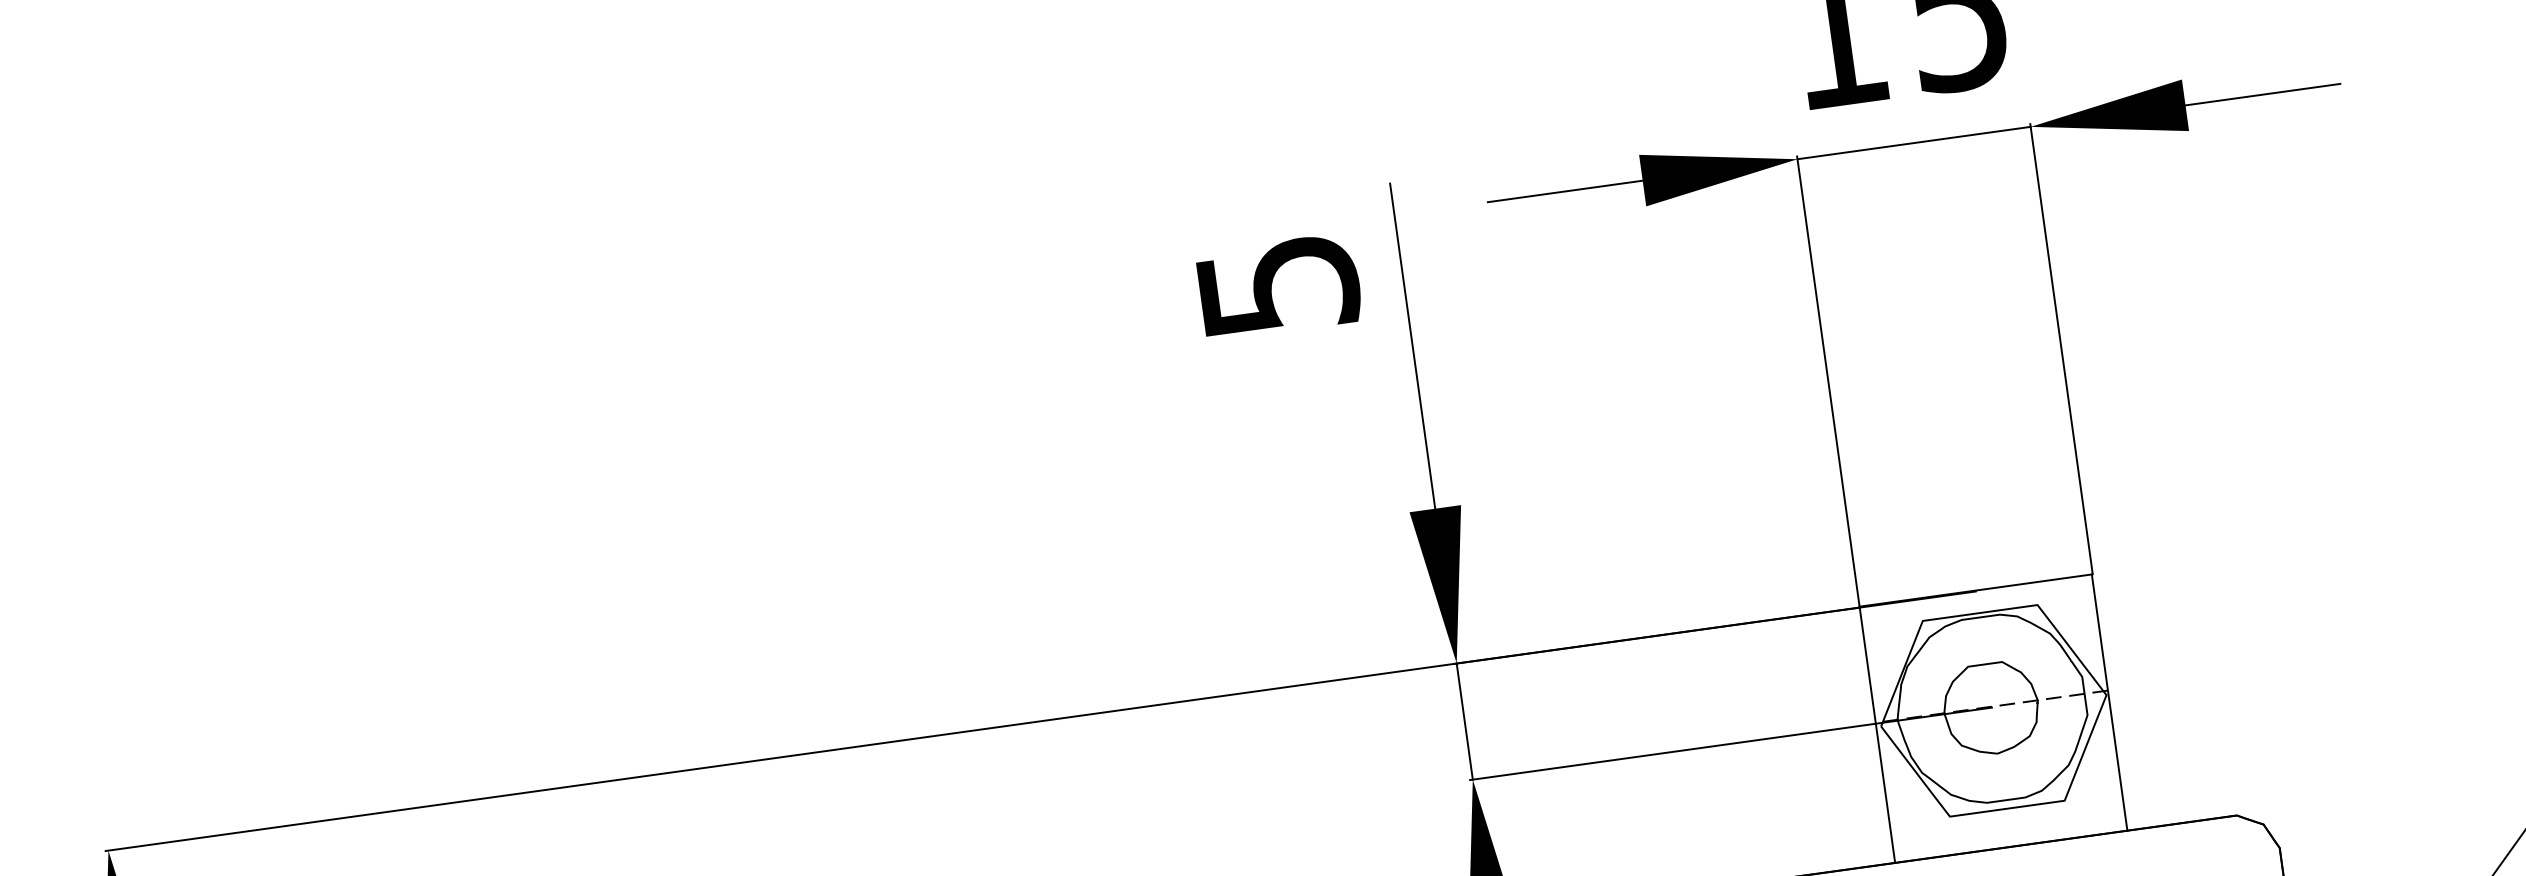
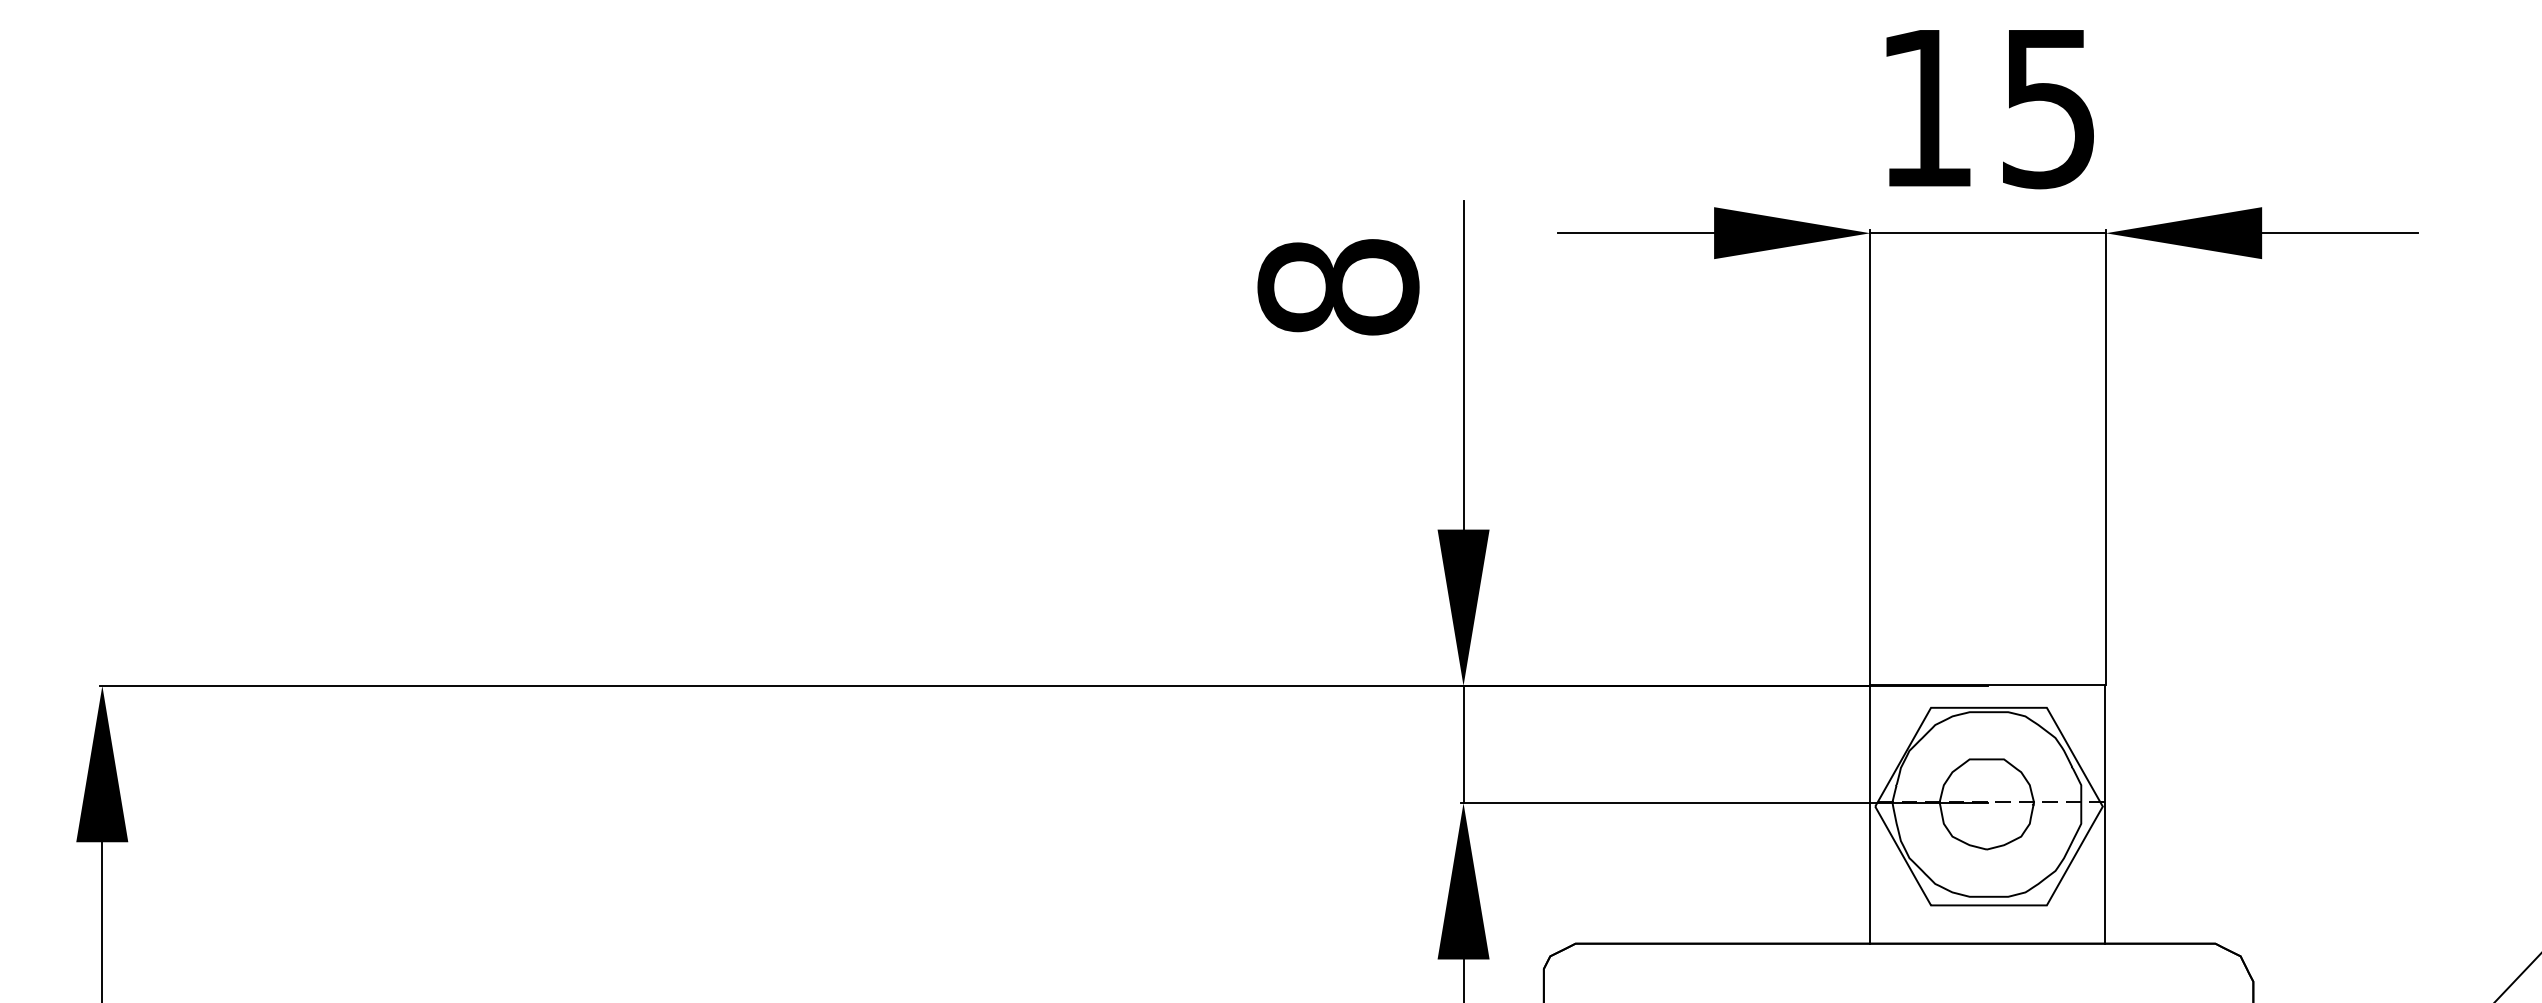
text: (1278, 286) -> (1338, 287), 5 -> 8

